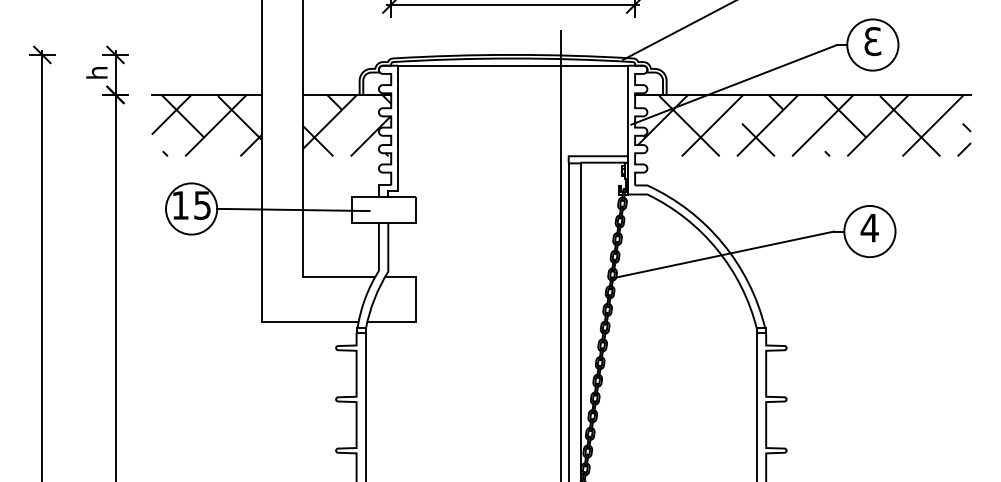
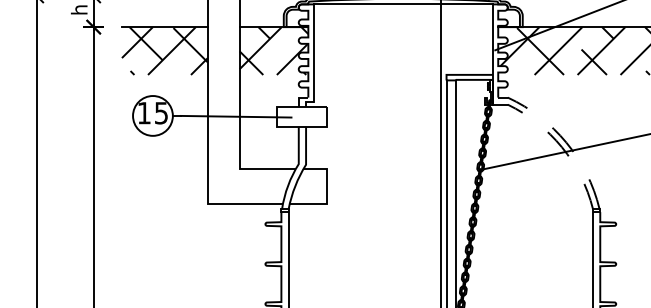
line: (718, 238) -> (563, 138), solid -> dashed
line: (710, 242) -> (556, 142), solid -> dashed

